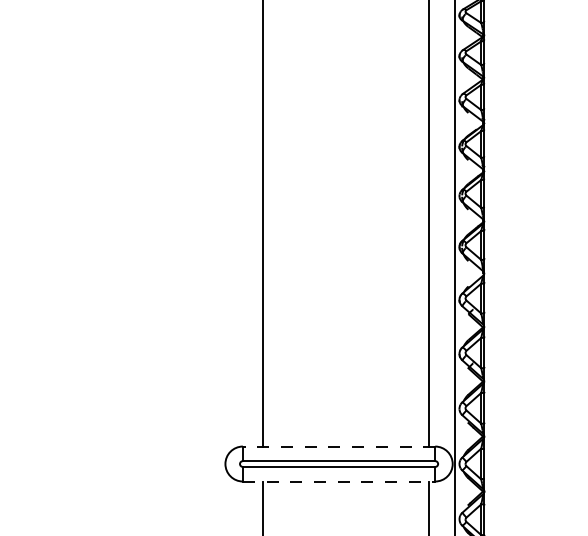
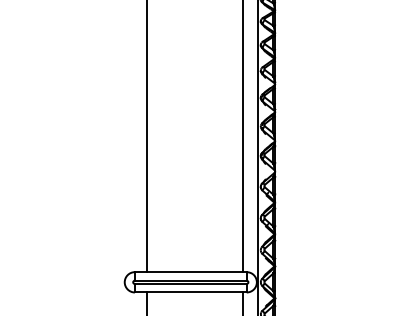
line: (338, 447) -> (190, 272), dashed -> solid
line: (338, 481) -> (190, 292), dashed -> solid

